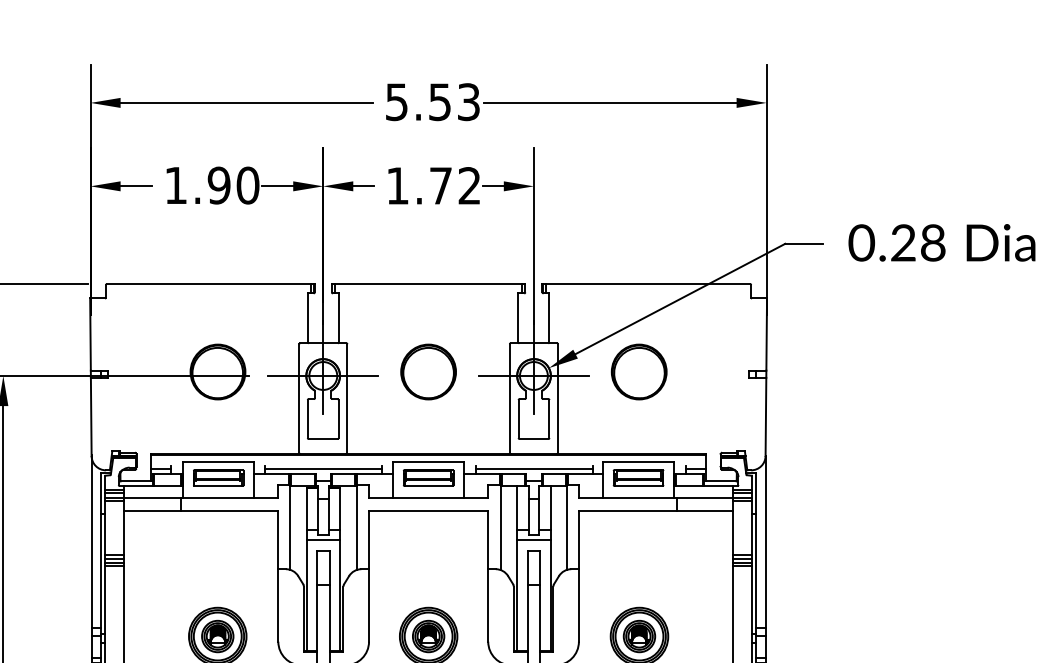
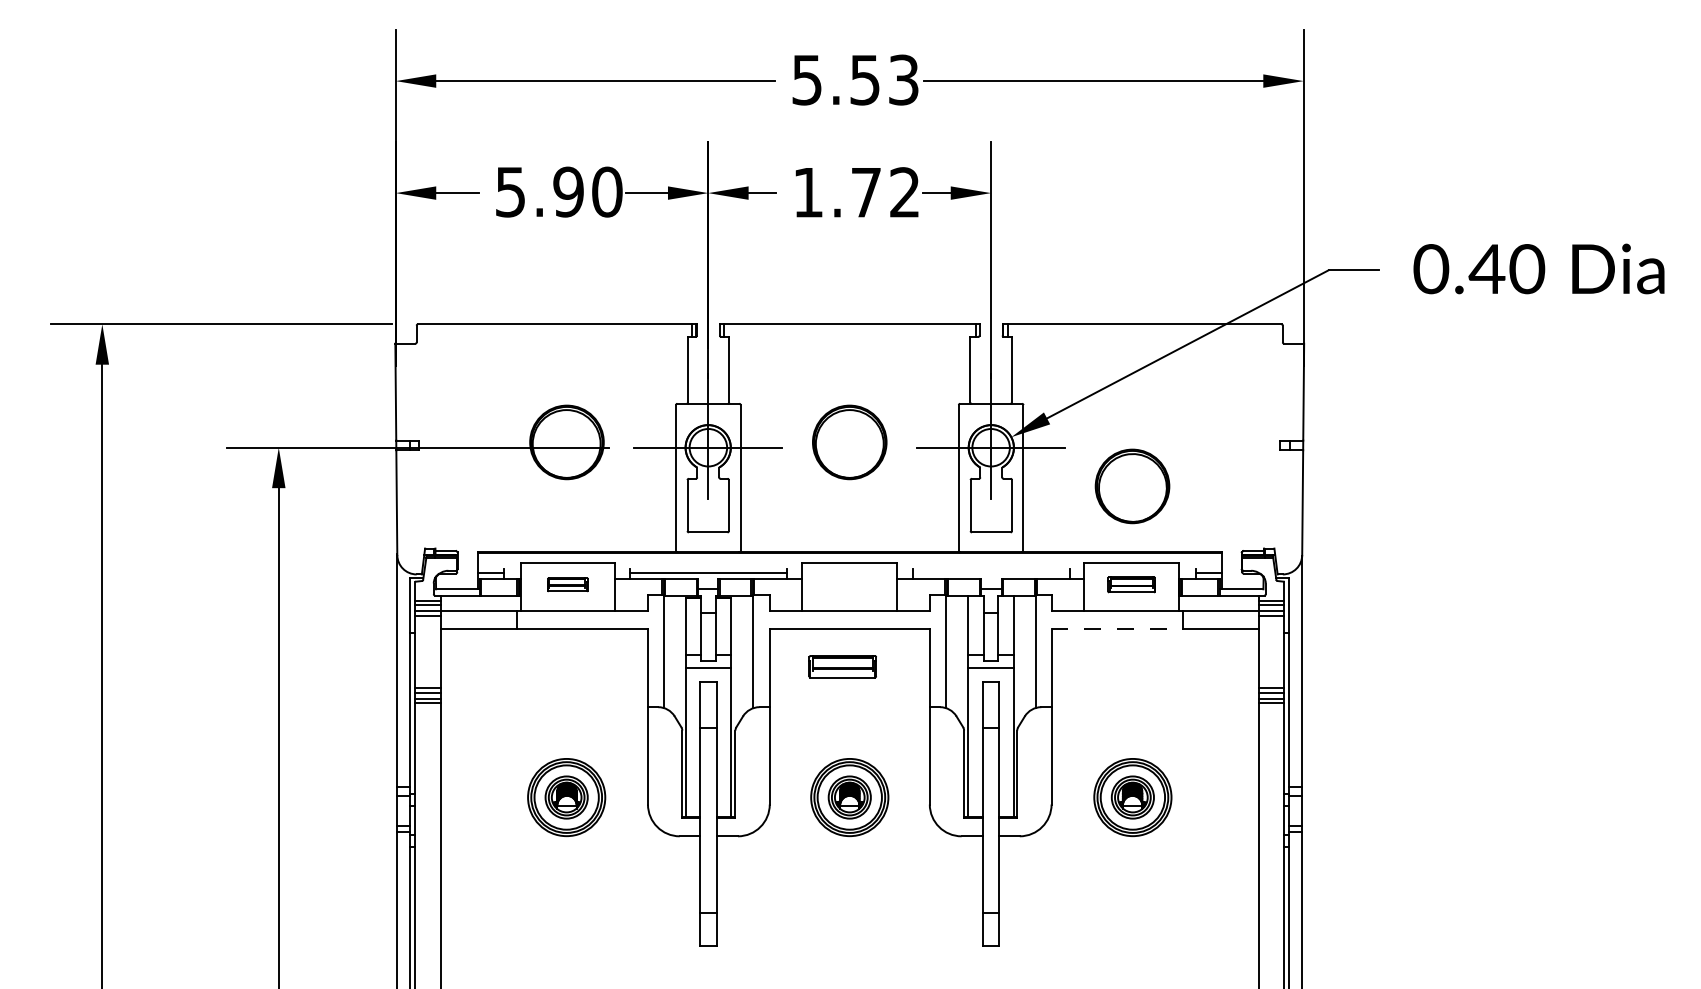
text: (175, 185) -> (510, 192), 1.90 -> 5.90
text: (917, 242) -> (1506, 268), 0.28 -> 0.40
part: (639, 372) -> (1132, 486), moved
line: (533, 468) -> (990, 572), removed
part: (218, 477) -> (567, 584), size x0.6
part: (428, 477) -> (842, 666), moved
part: (638, 477) -> (1131, 584), size x0.7
line: (628, 511) -> (1117, 629), solid -> dashed

